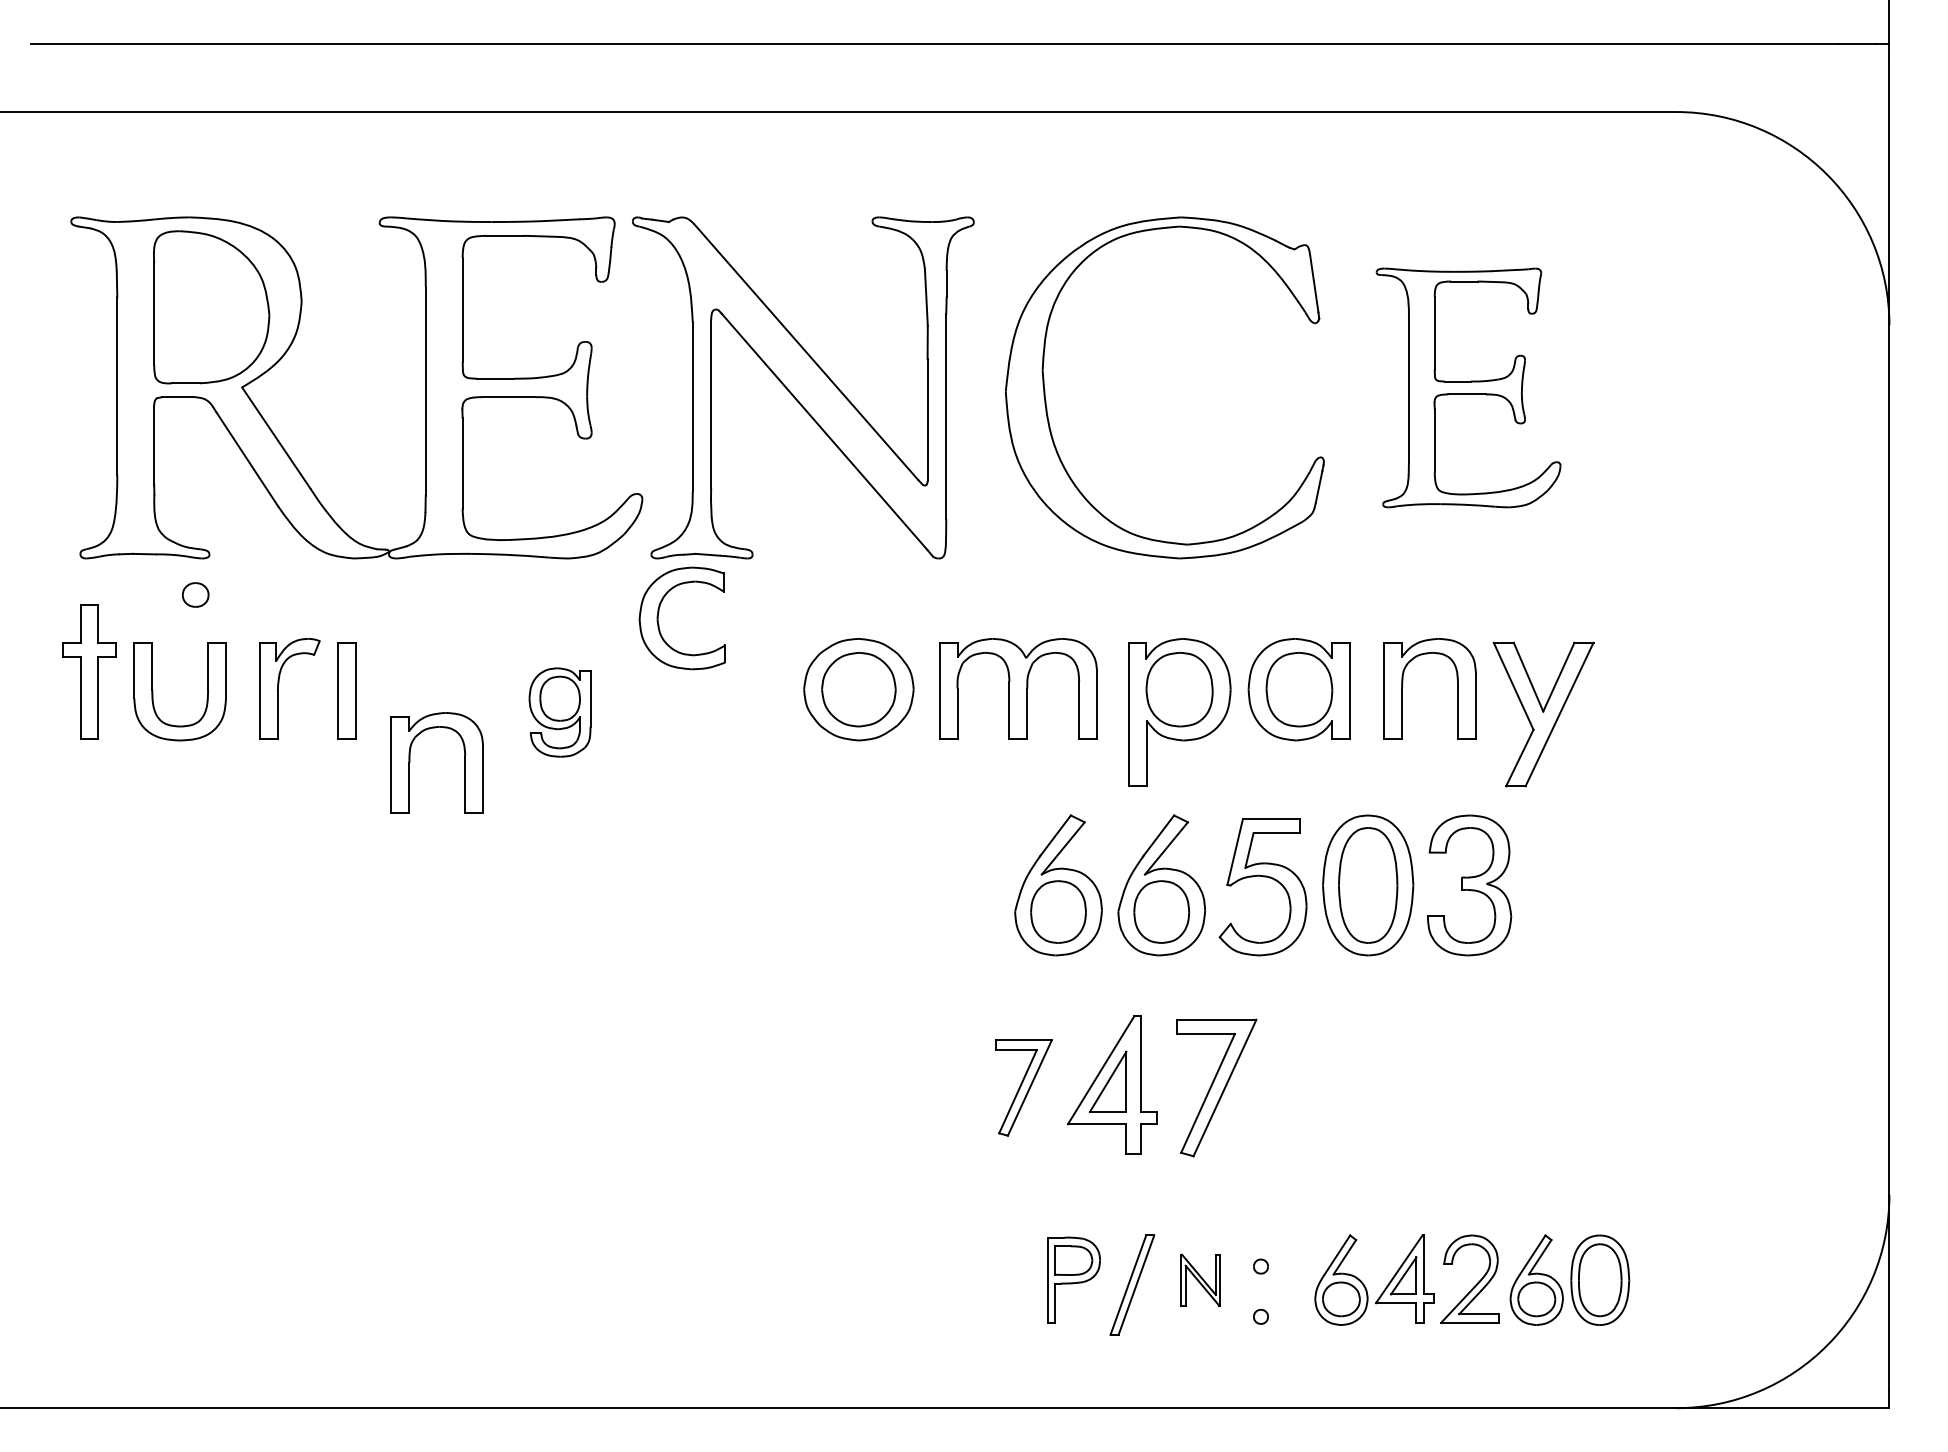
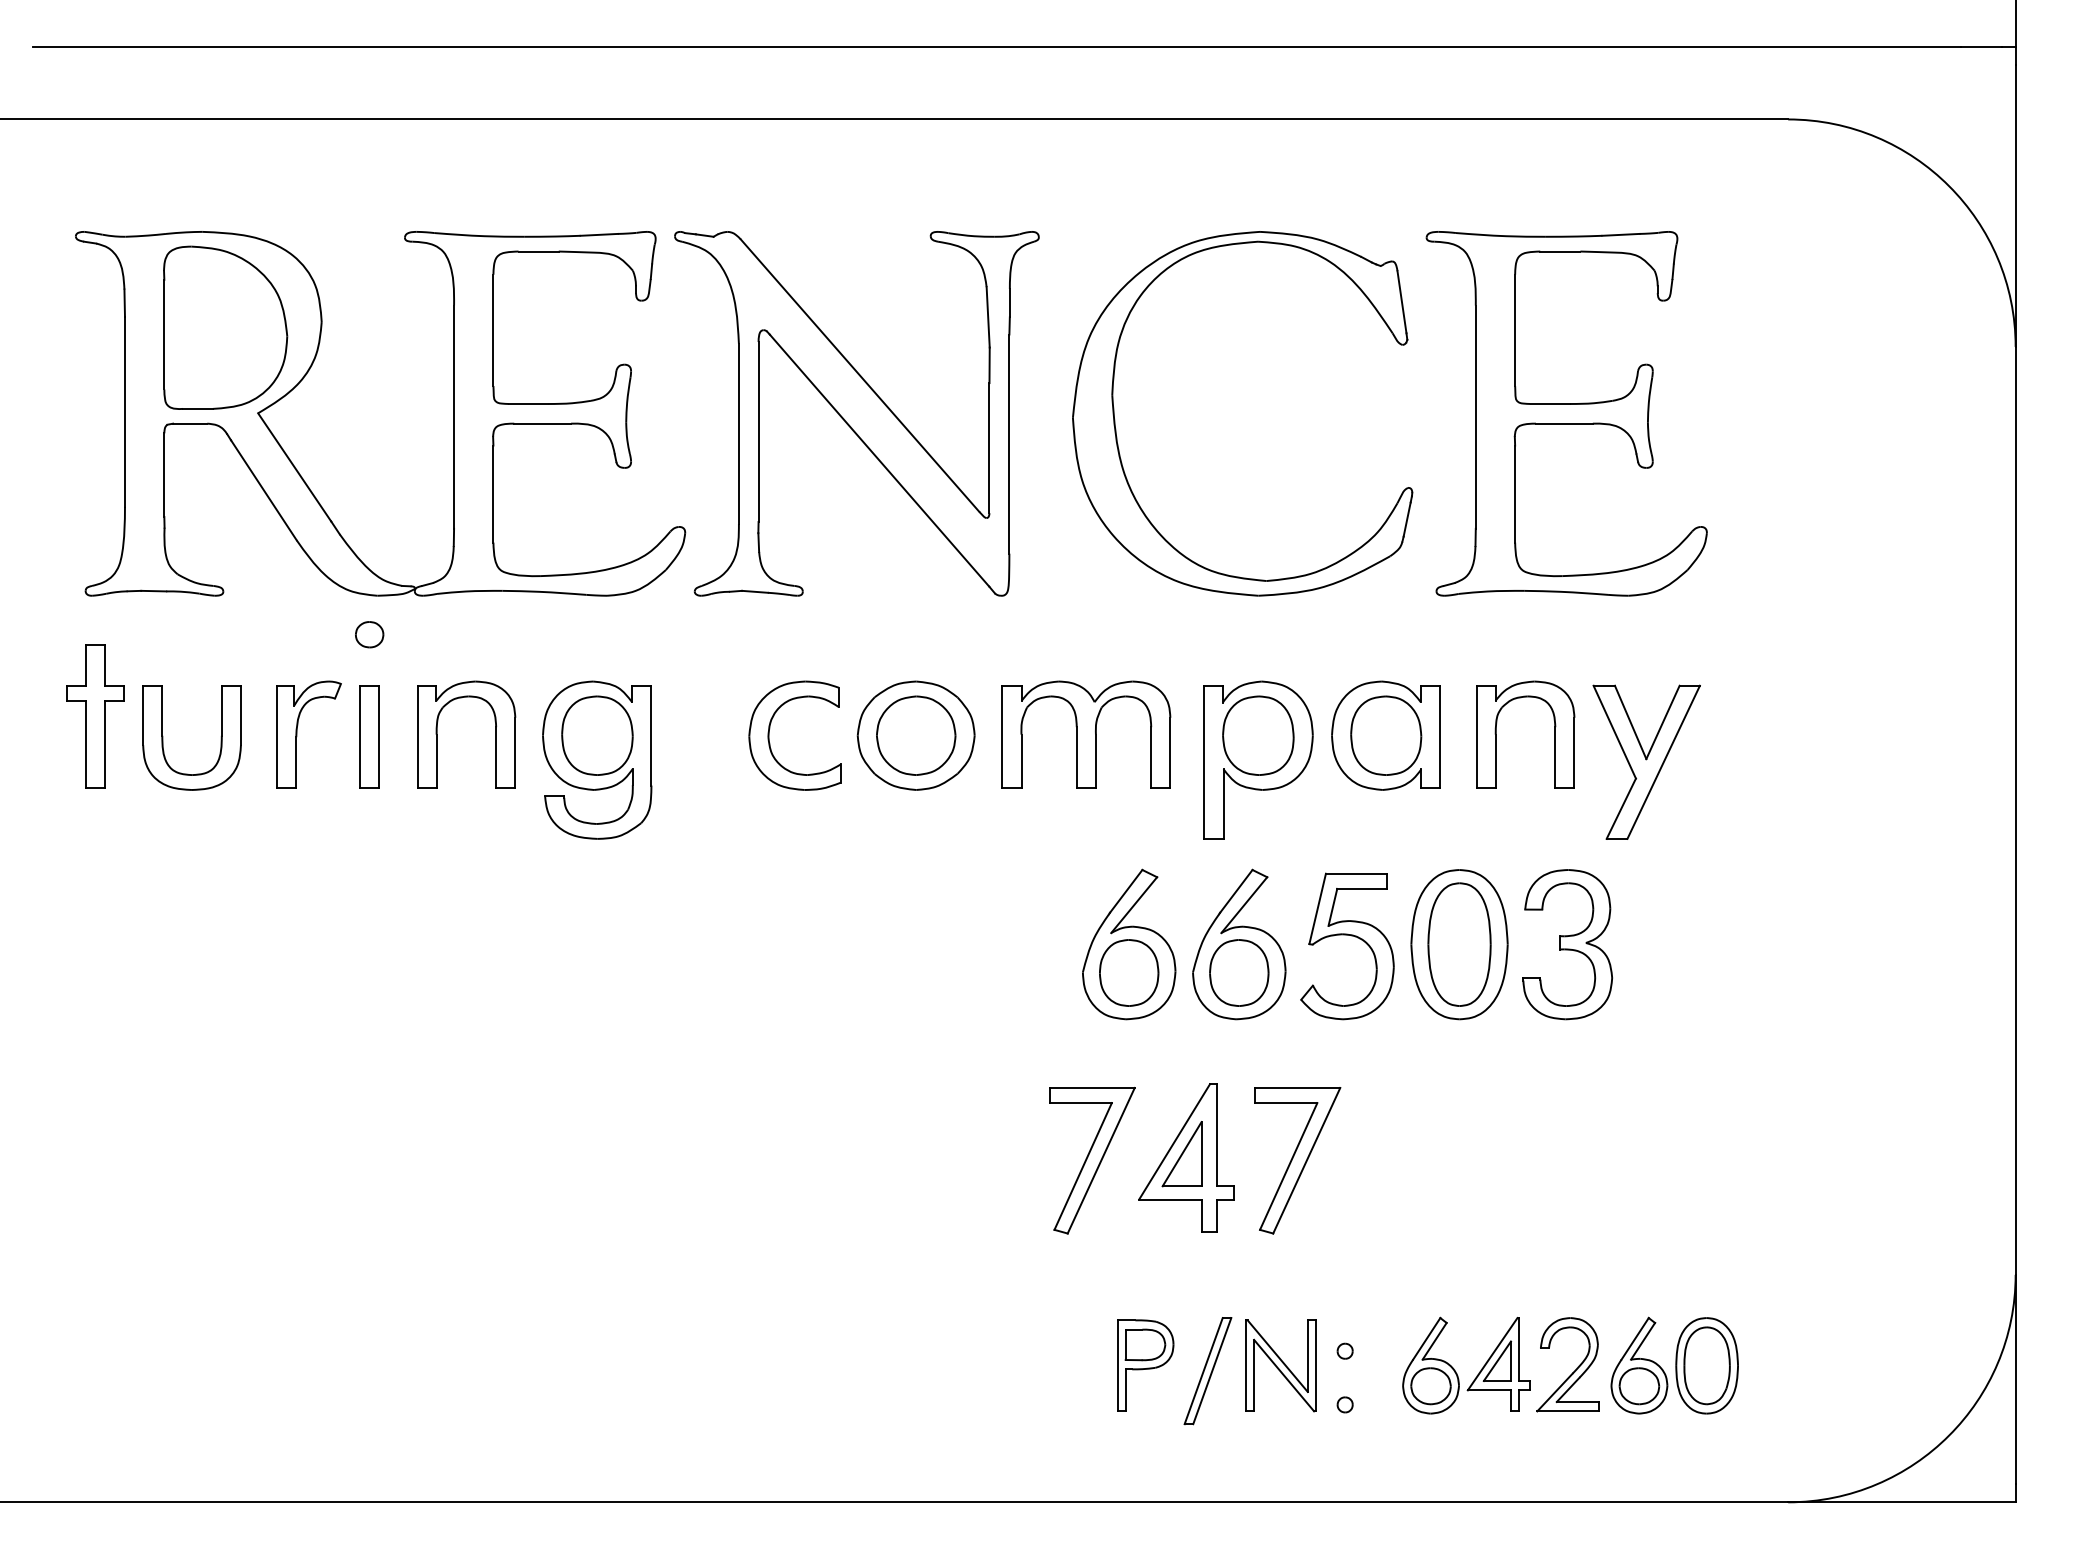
part: (1468, 387) -> (1566, 413), size x1.43
part: (195, 594) -> (369, 634), moved
part: (659, 611) -> (770, 728), moved
part: (560, 711) -> (597, 759), size x1.67
part: (410, 762) -> (437, 734), moved
part: (1024, 1087) -> (1092, 1160), size x1.43
part: (1200, 1279) -> (1280, 1365), size x1.67

